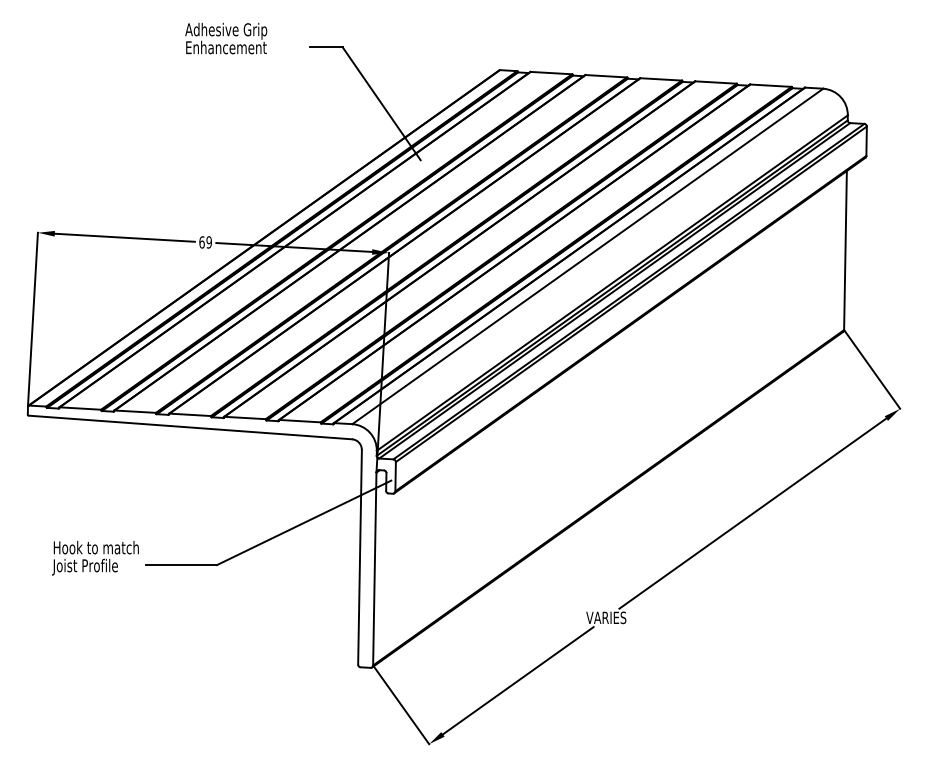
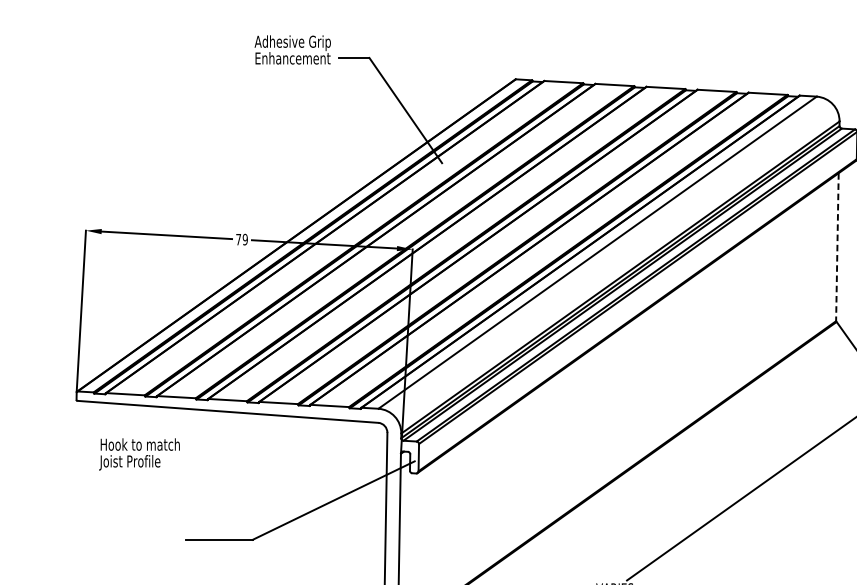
text: (226, 38) -> (293, 49), moved
text: (201, 242) -> (238, 239), 69 -> 79
line: (845, 250) -> (837, 247), solid -> dashed
text: (95, 558) -> (139, 454), moved

